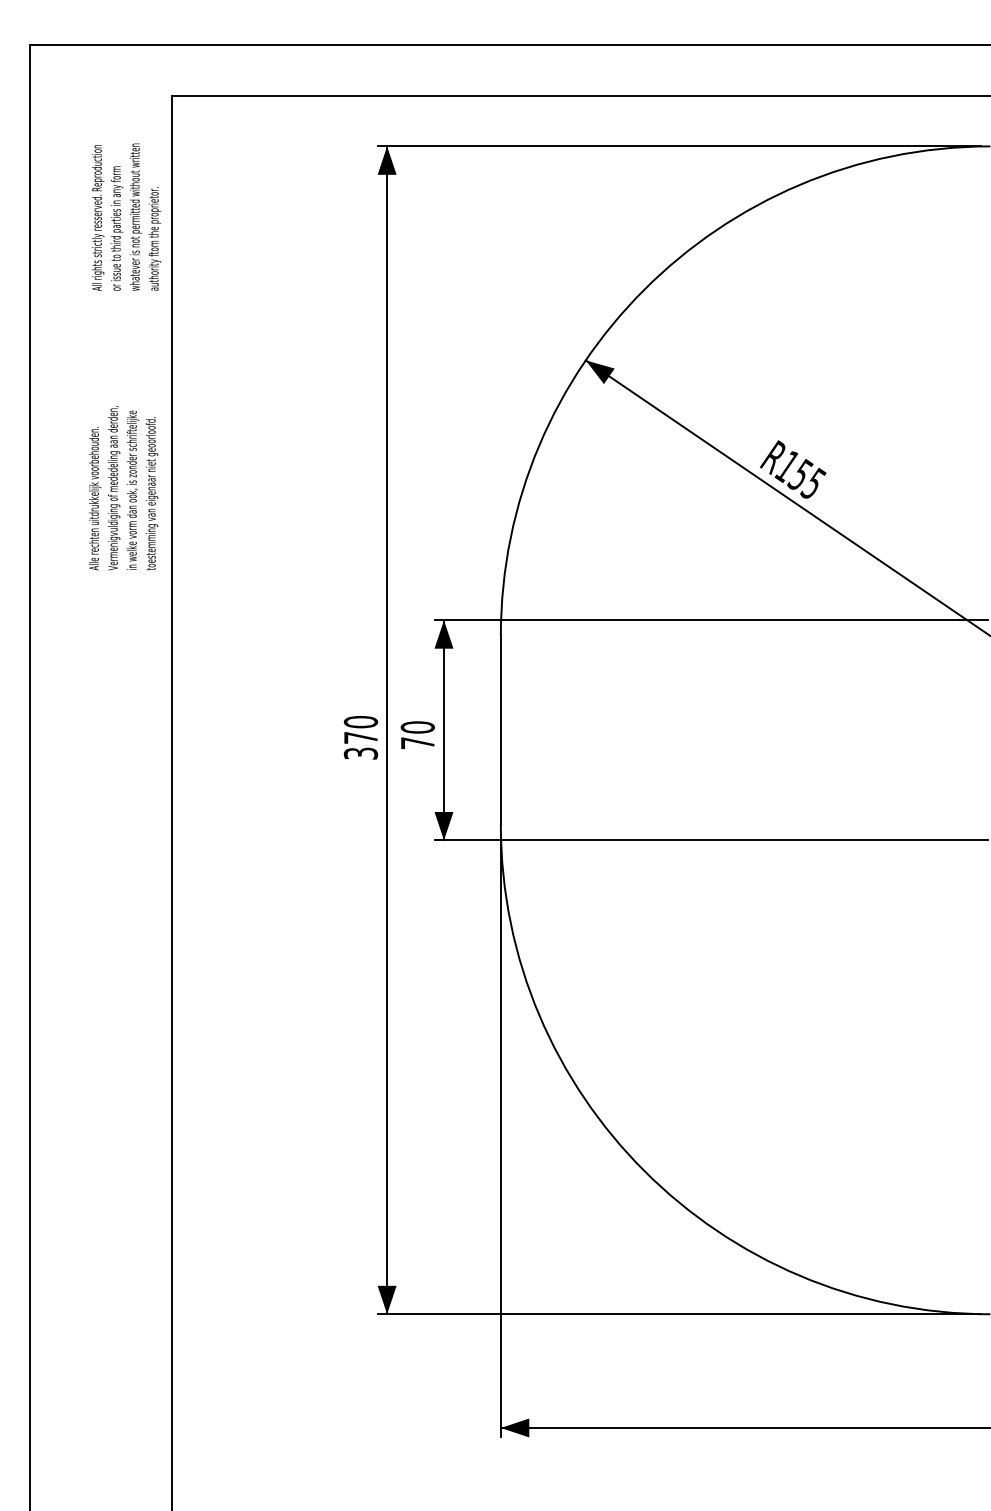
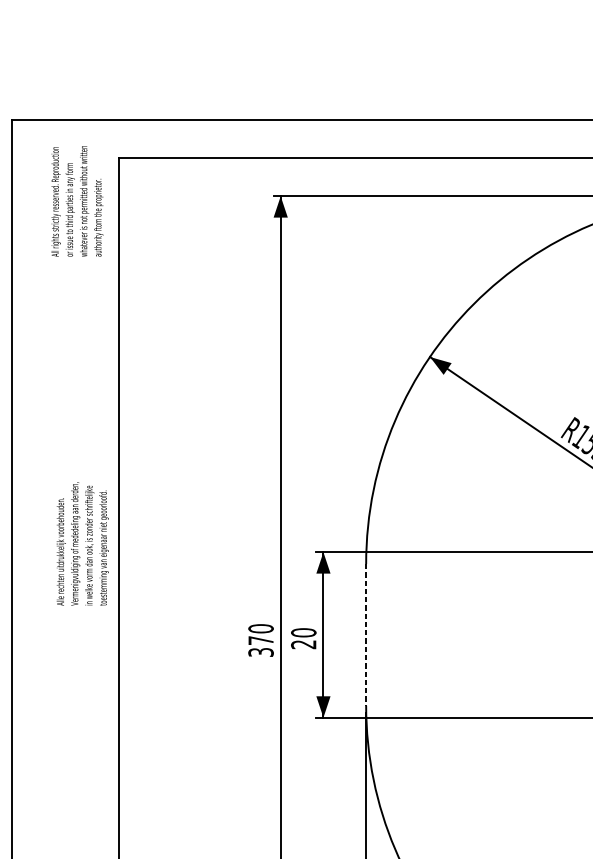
text: (126, 216) -> (77, 200), moved
text: (123, 488) -> (82, 544), moved
line: (500, 730) -> (365, 635), solid -> dashed
text: (417, 743) -> (303, 644), 70 -> 20

